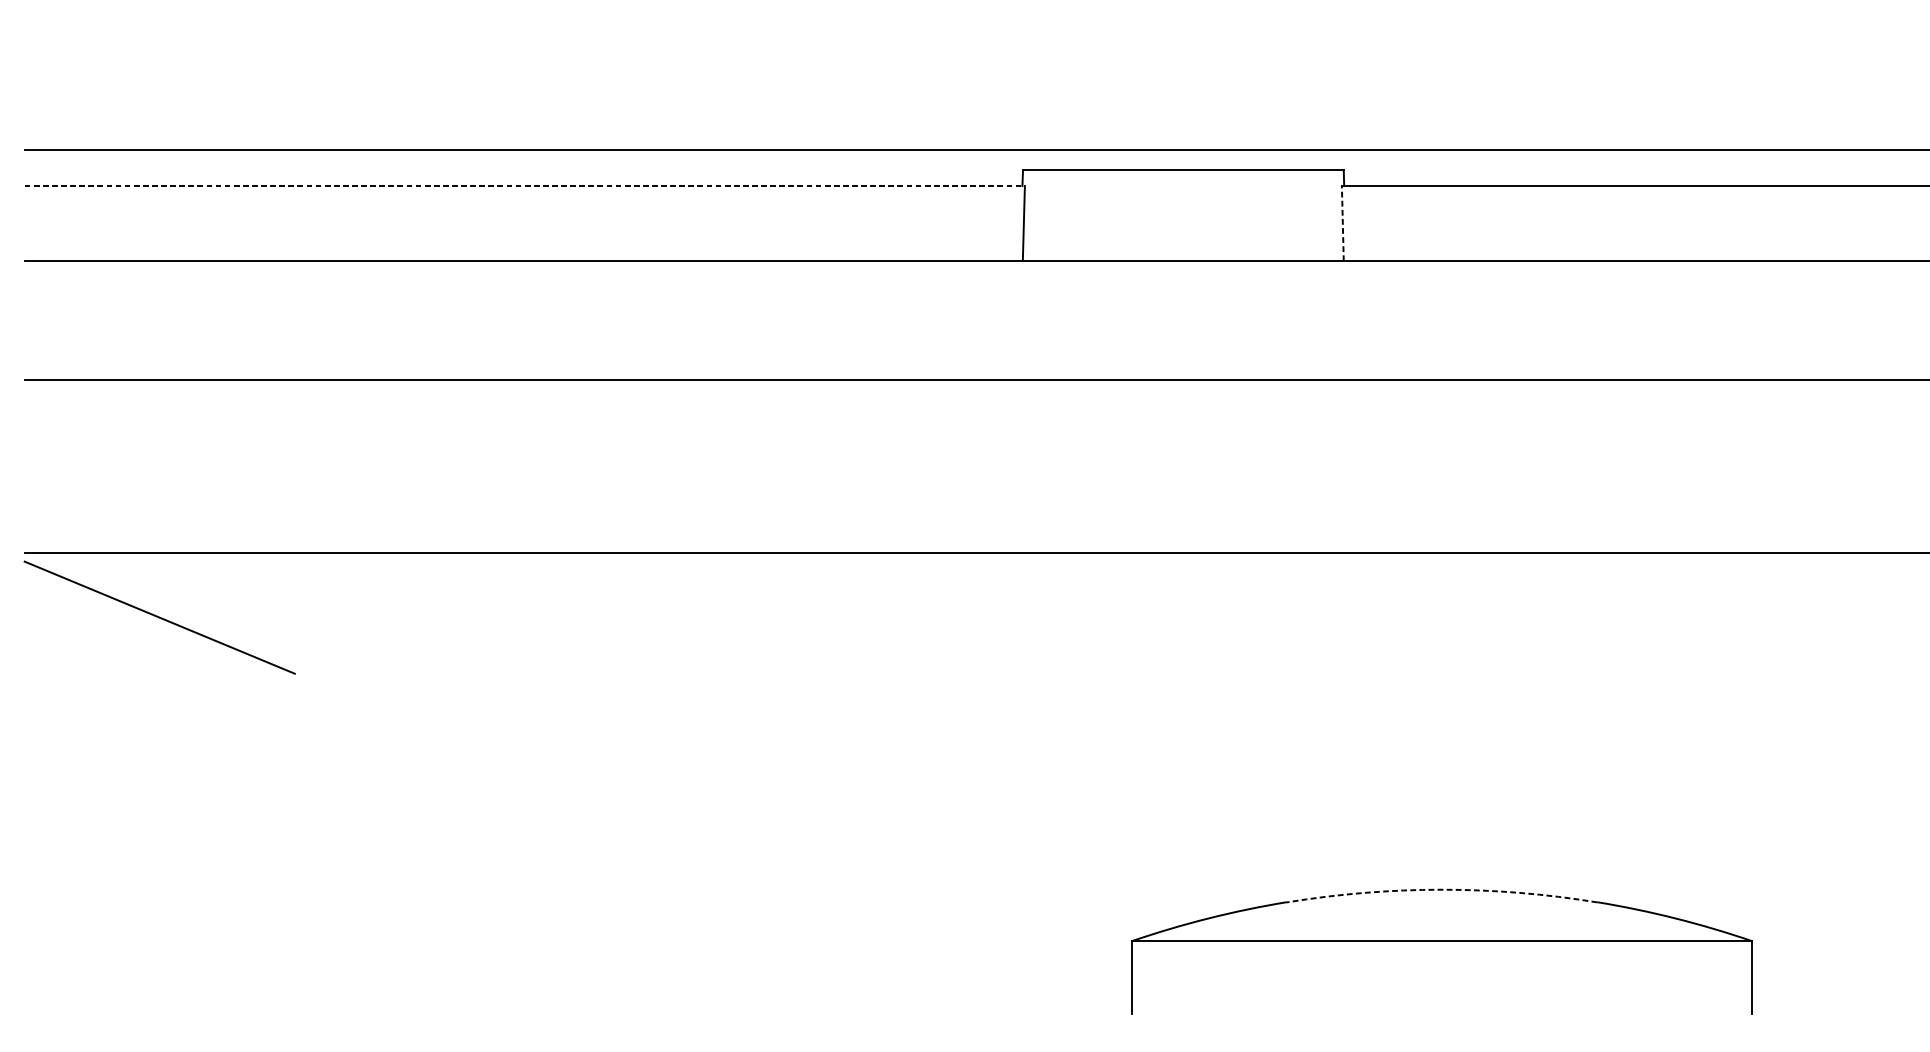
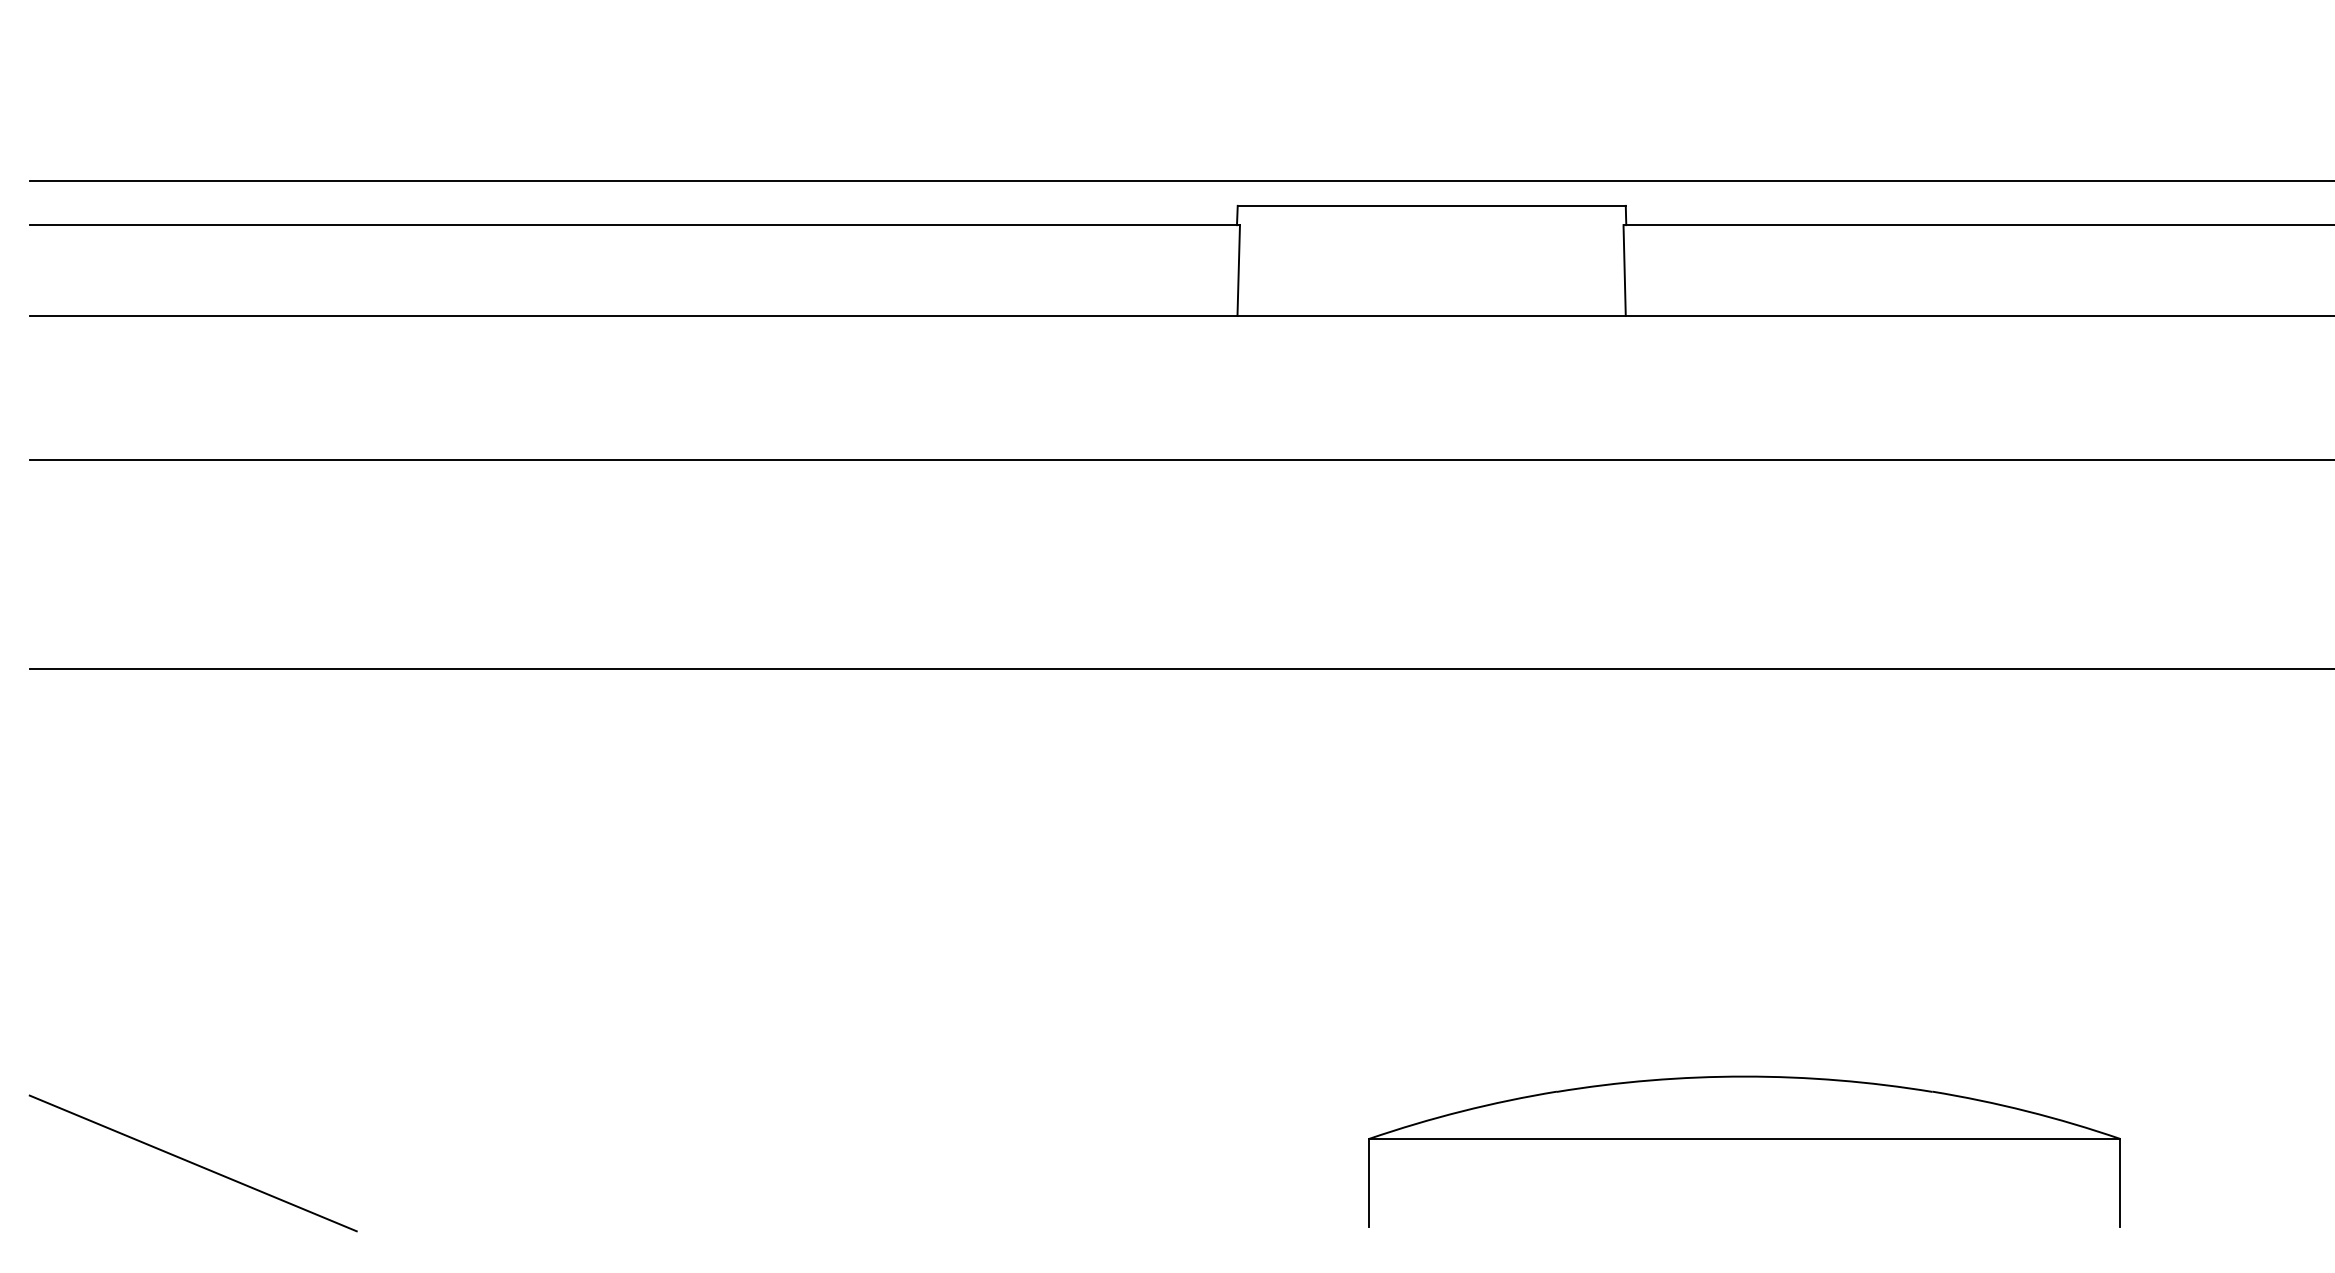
line: (525, 186) -> (635, 225), dashed -> solid
line: (1342, 223) -> (1624, 270), dashed -> solid
line: (159, 617) -> (192, 1163), moved
arc: (1441, 889) -> (1744, 1076), dashed -> solid

